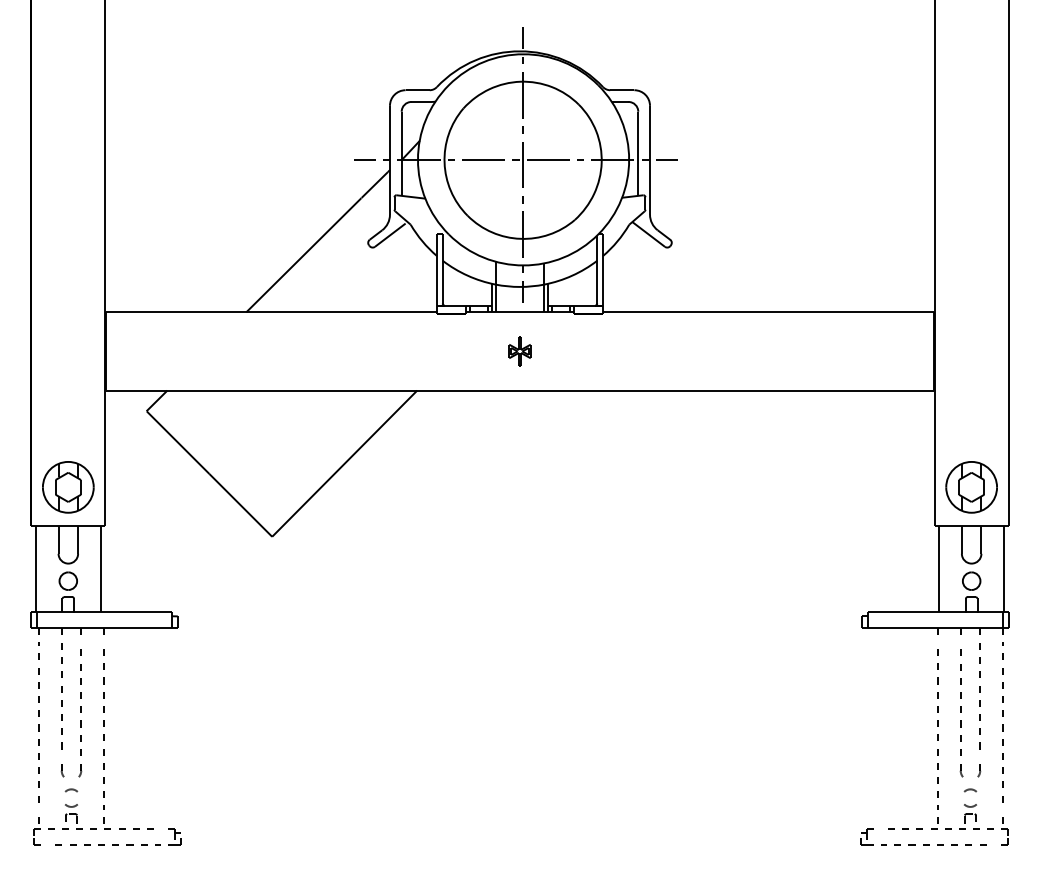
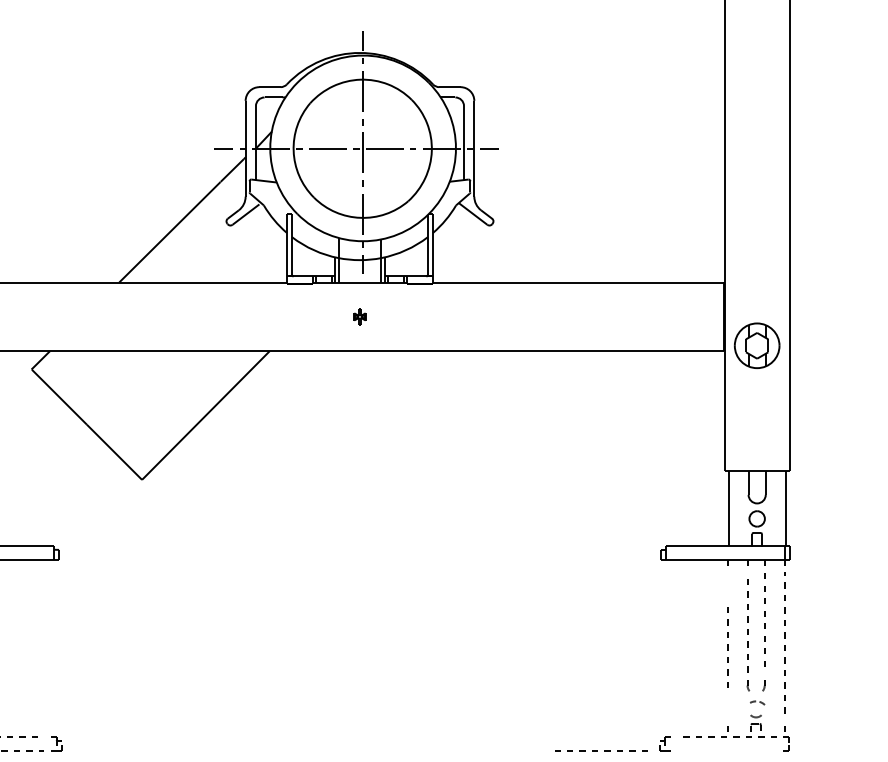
part: (519, 351) -> (359, 316), size x0.6
part: (971, 487) -> (757, 345), moved
part: (937, 729) -> (727, 649), size x0.6
part: (970, 790) -> (756, 702), size x1.6
part: (933, 844) -> (601, 750), moved

